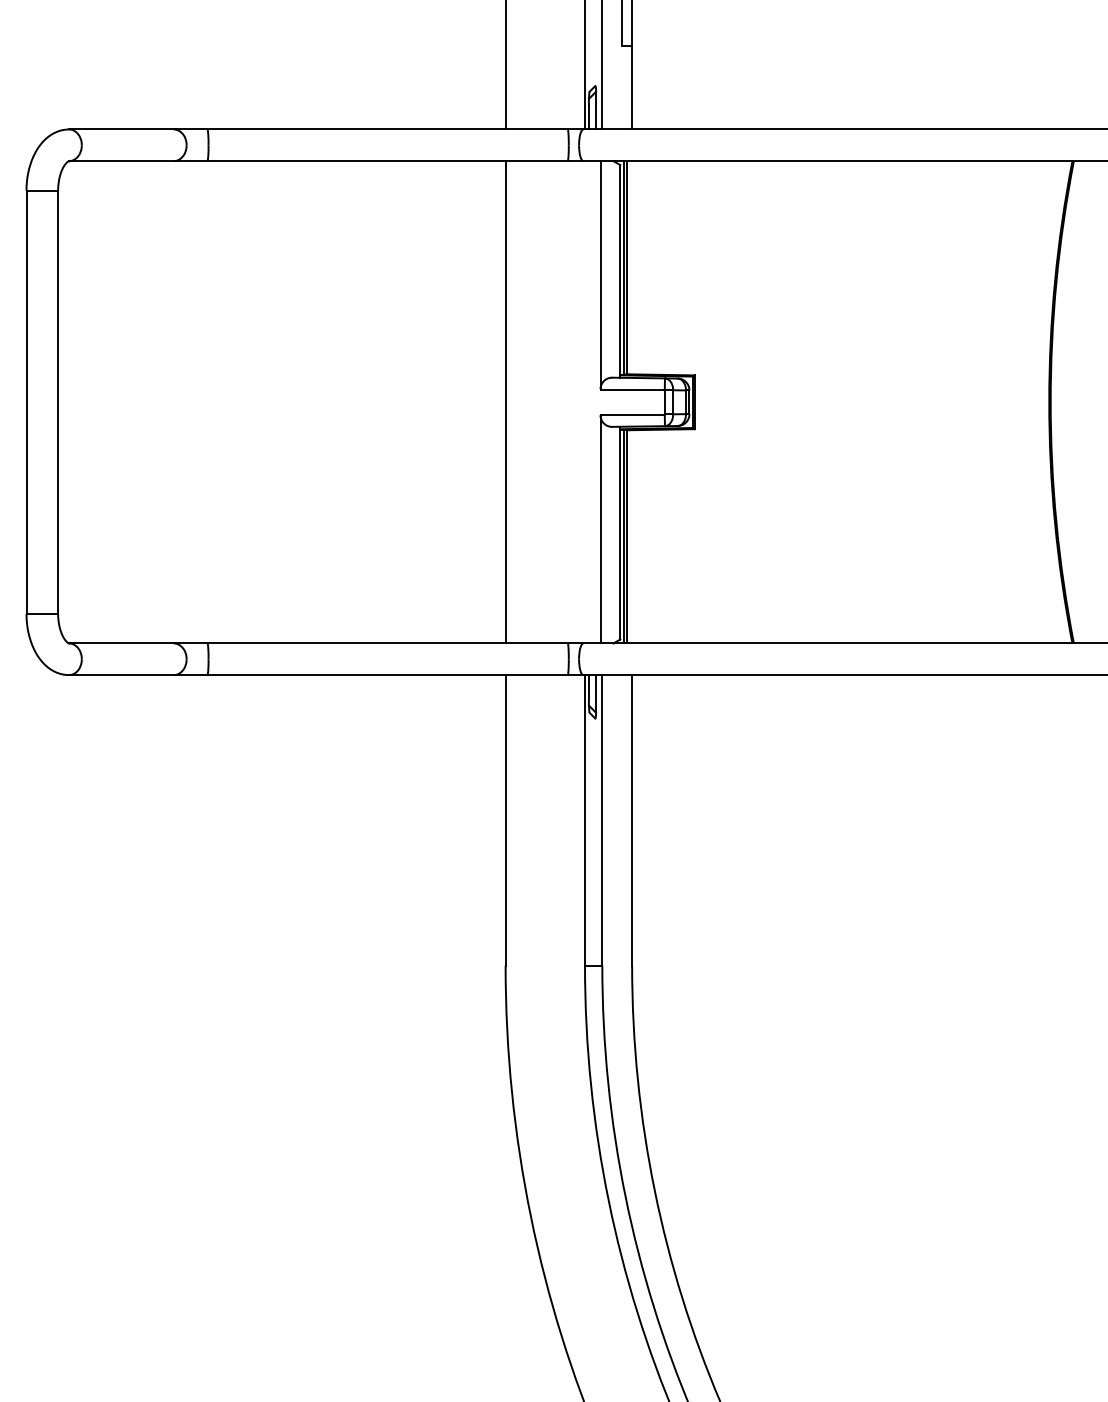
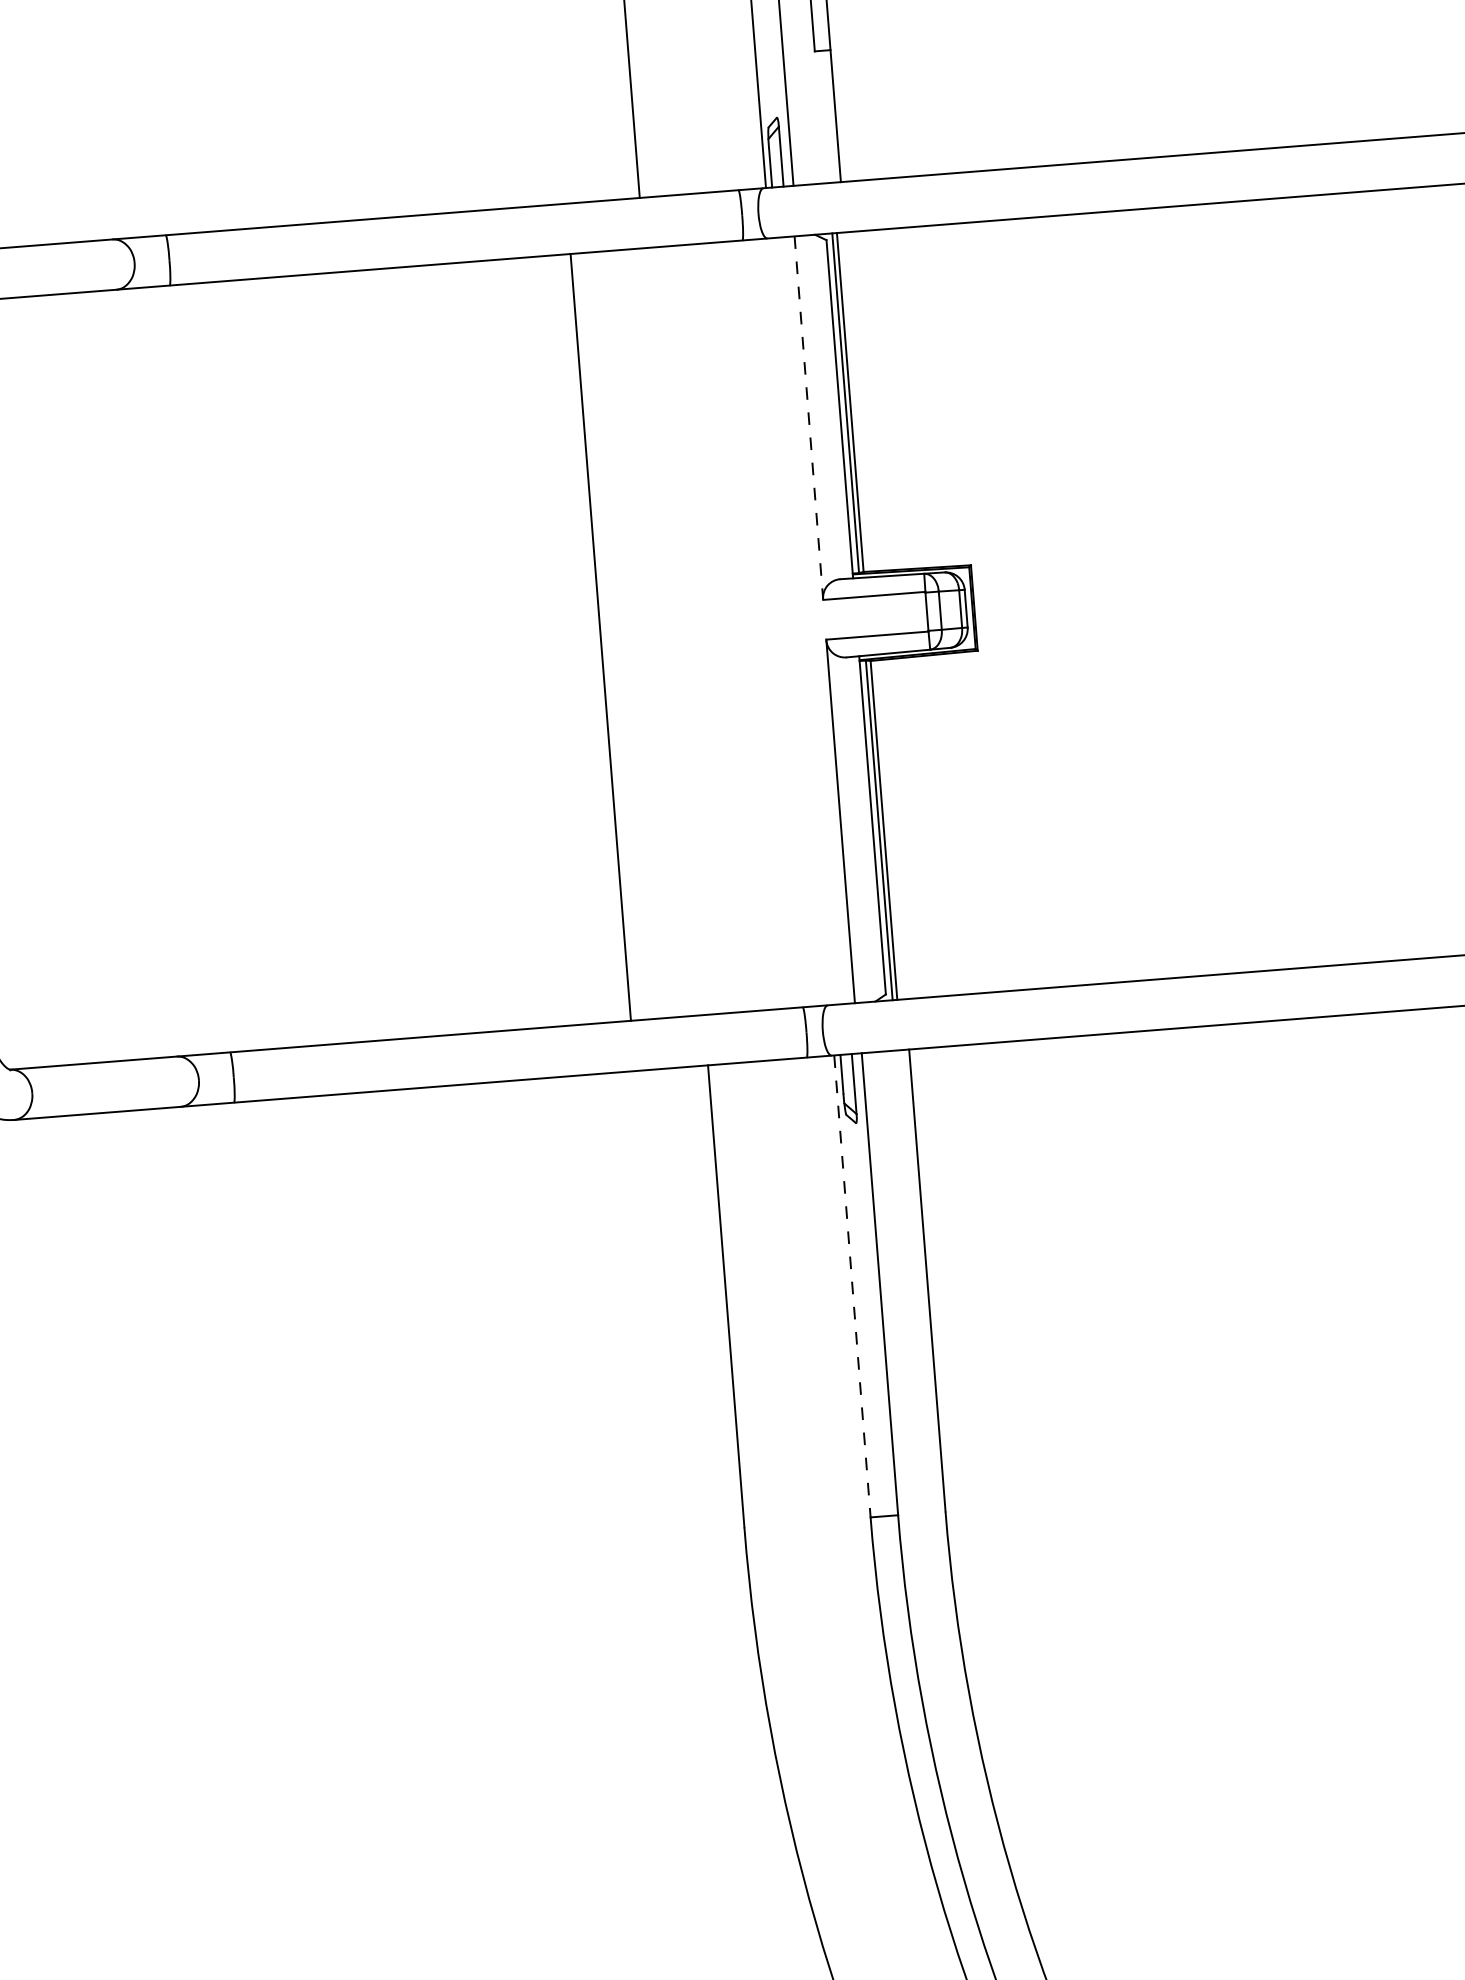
line: (600, 275) -> (808, 418), solid -> dashed
line: (505, 402) -> (600, 637), moved
line: (585, 820) -> (853, 1286), solid -> dashed

